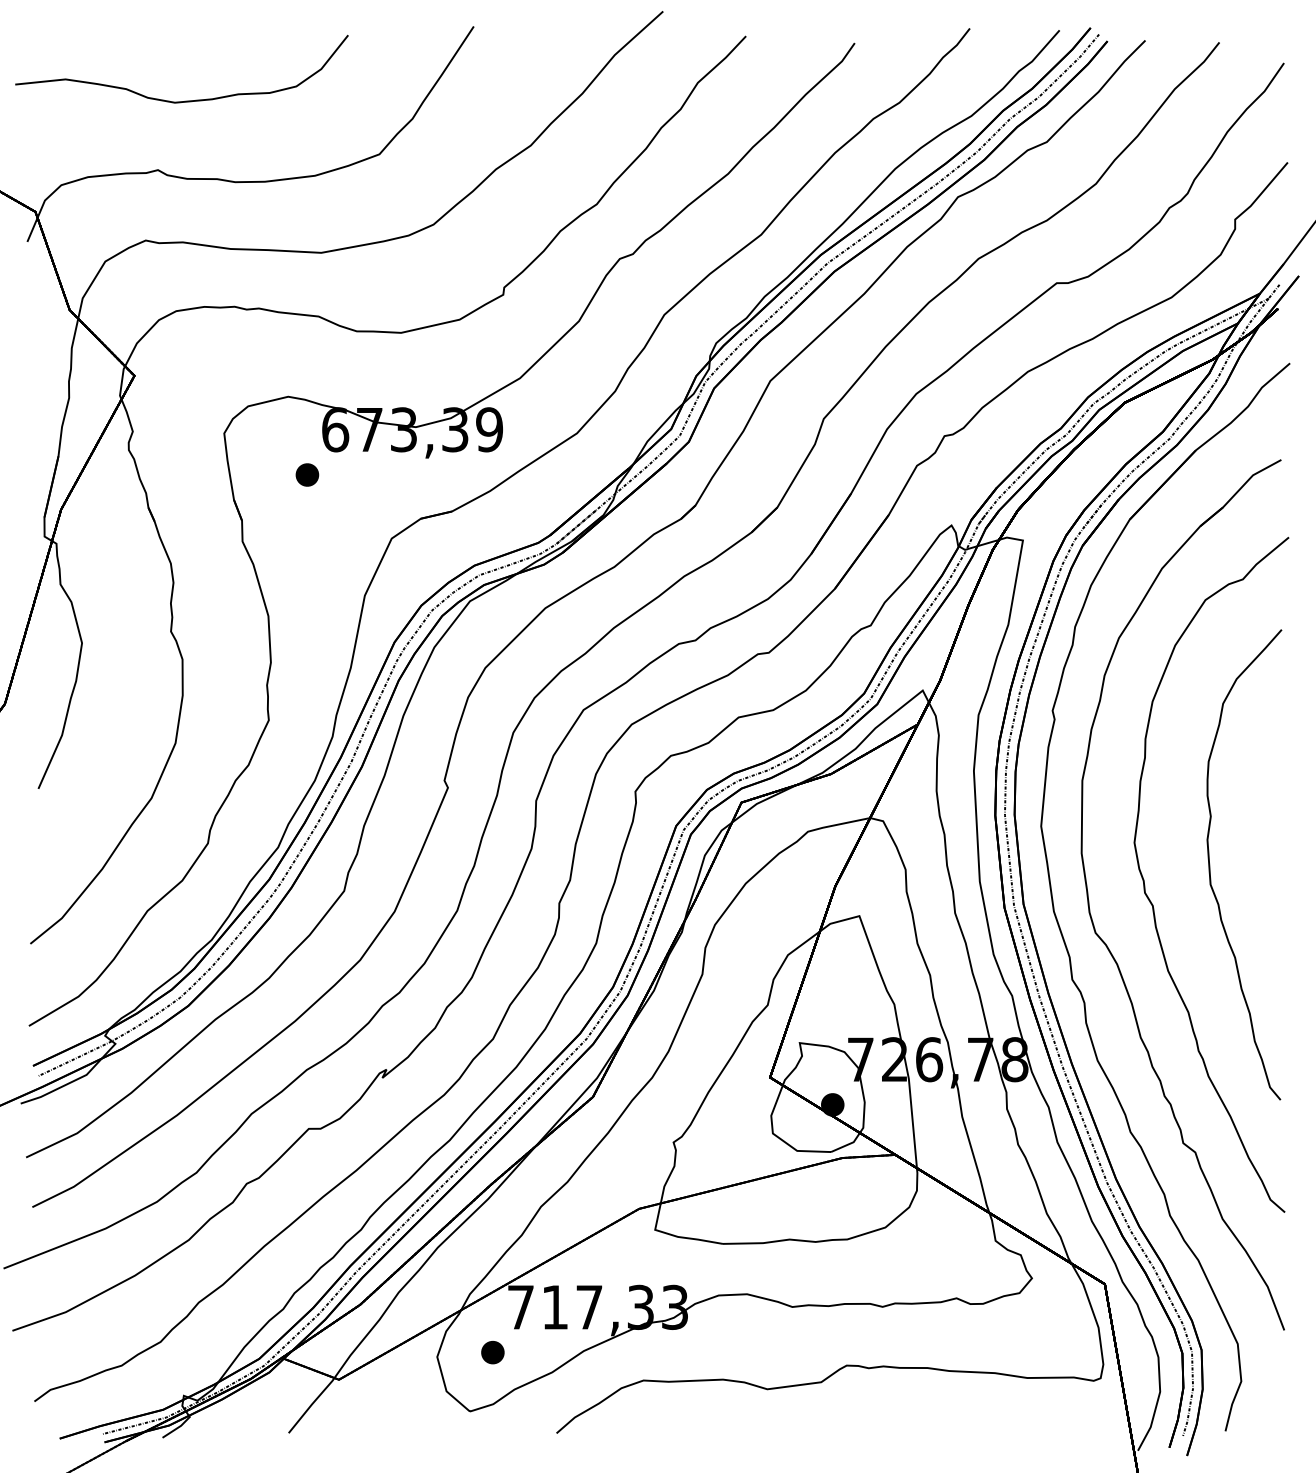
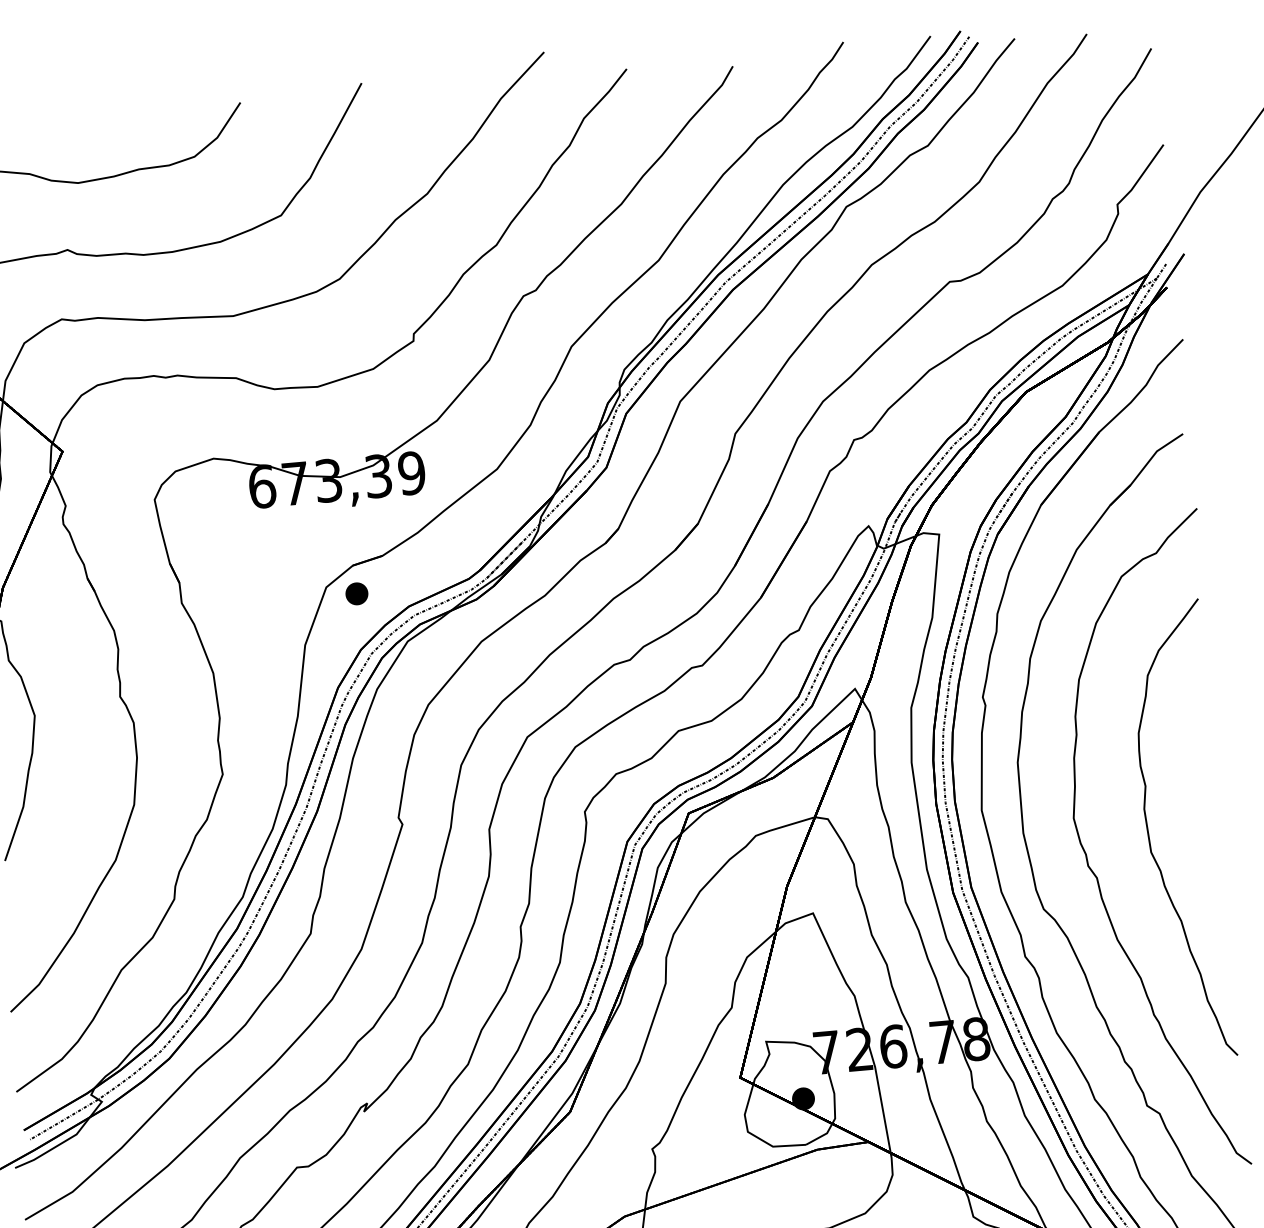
part: (307, 474) -> (356, 593), moved

